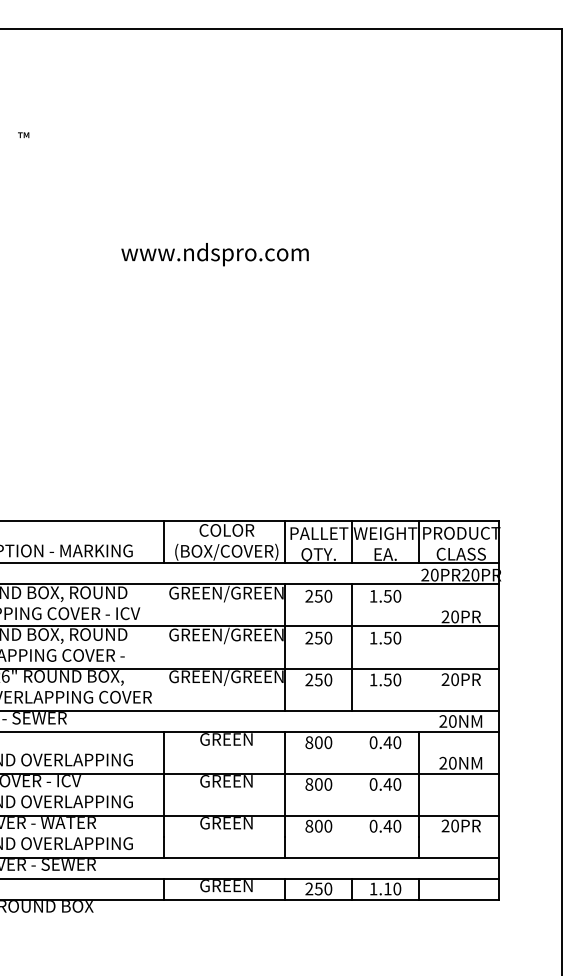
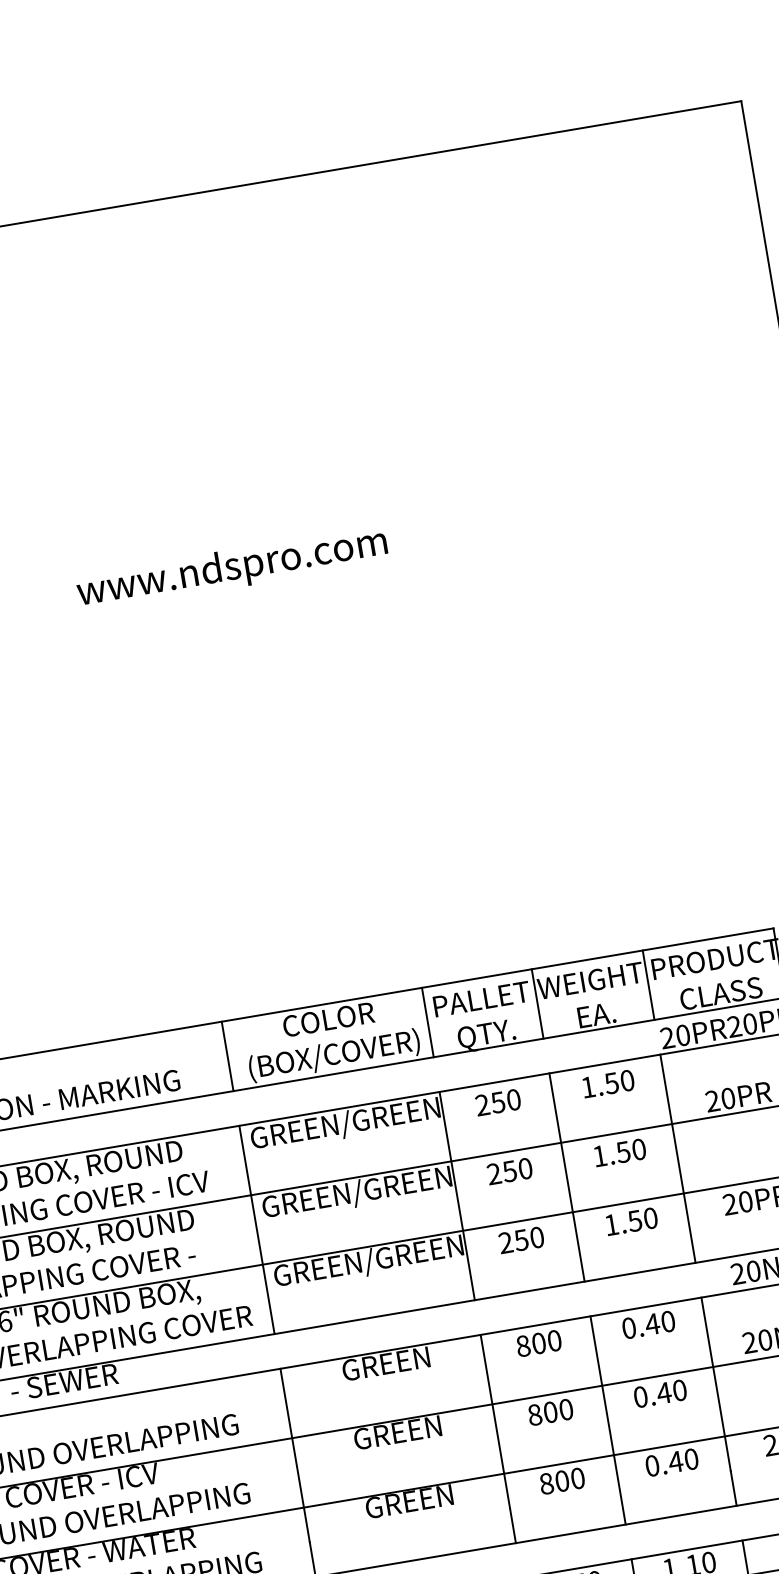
line: (163, 647) -> (256, 1230), added
line: (419, 647) -> (678, 1158), added
line: (351, 794) -> (607, 1419), added

